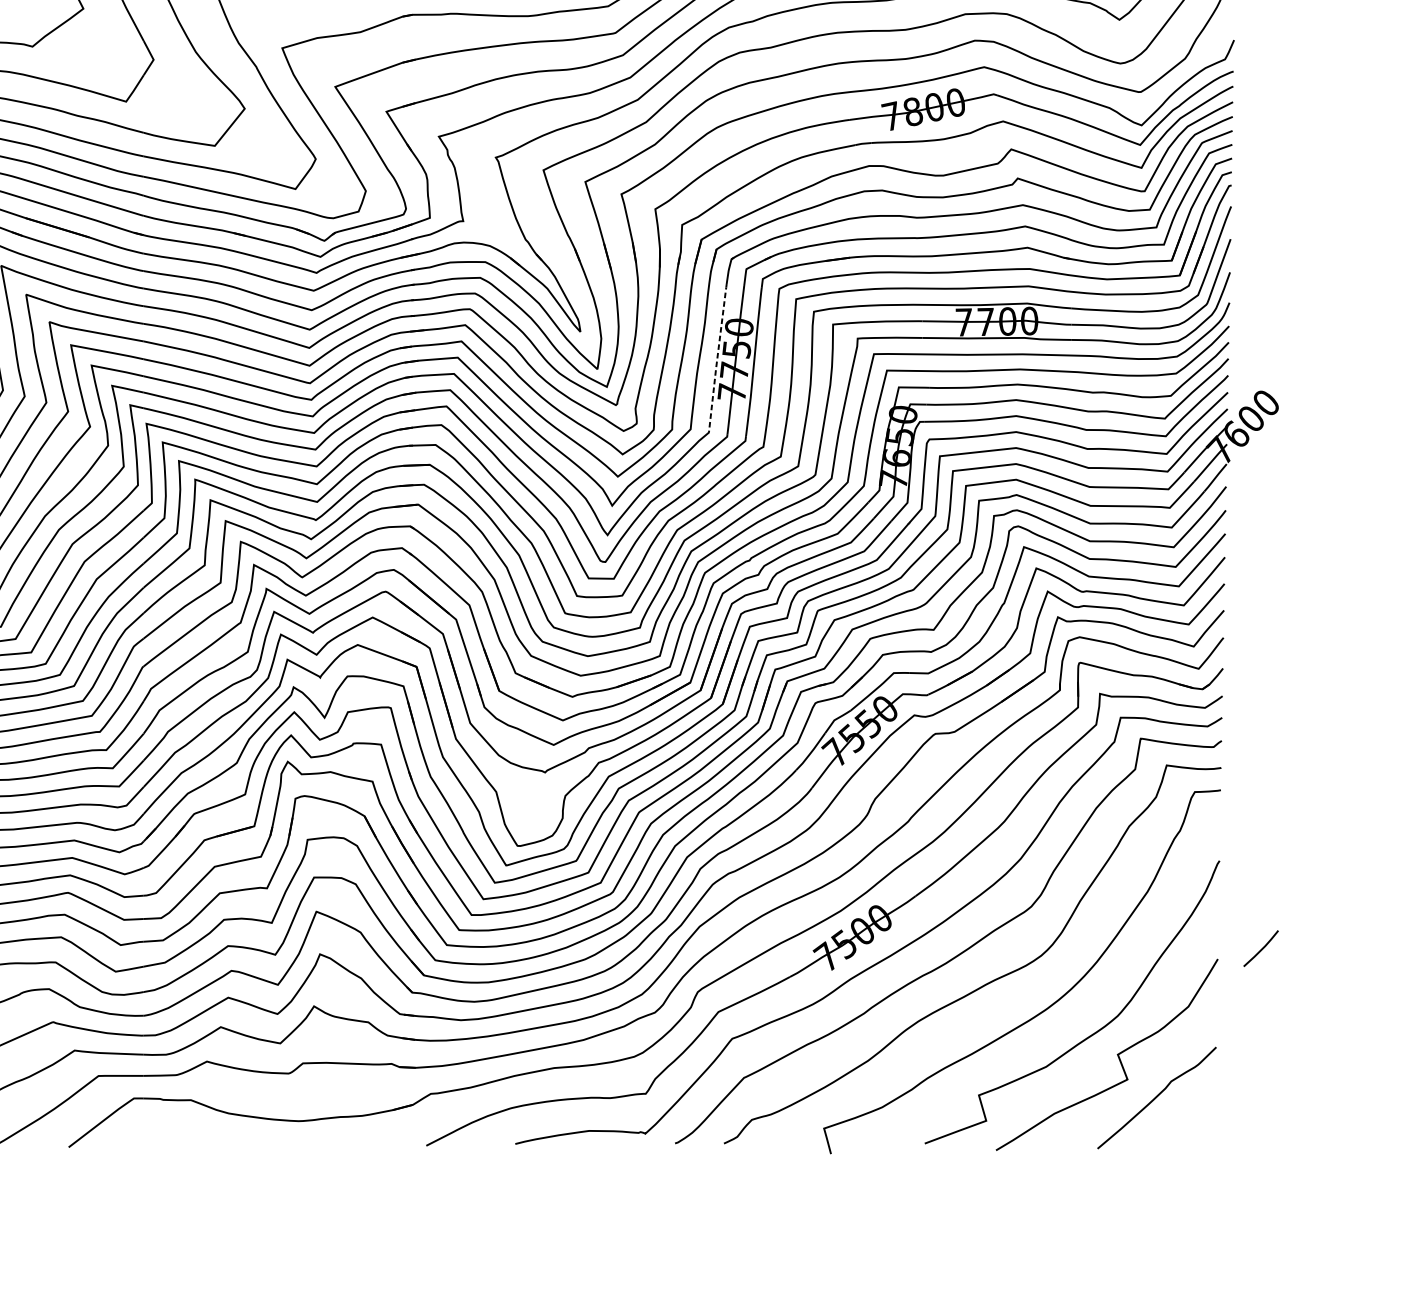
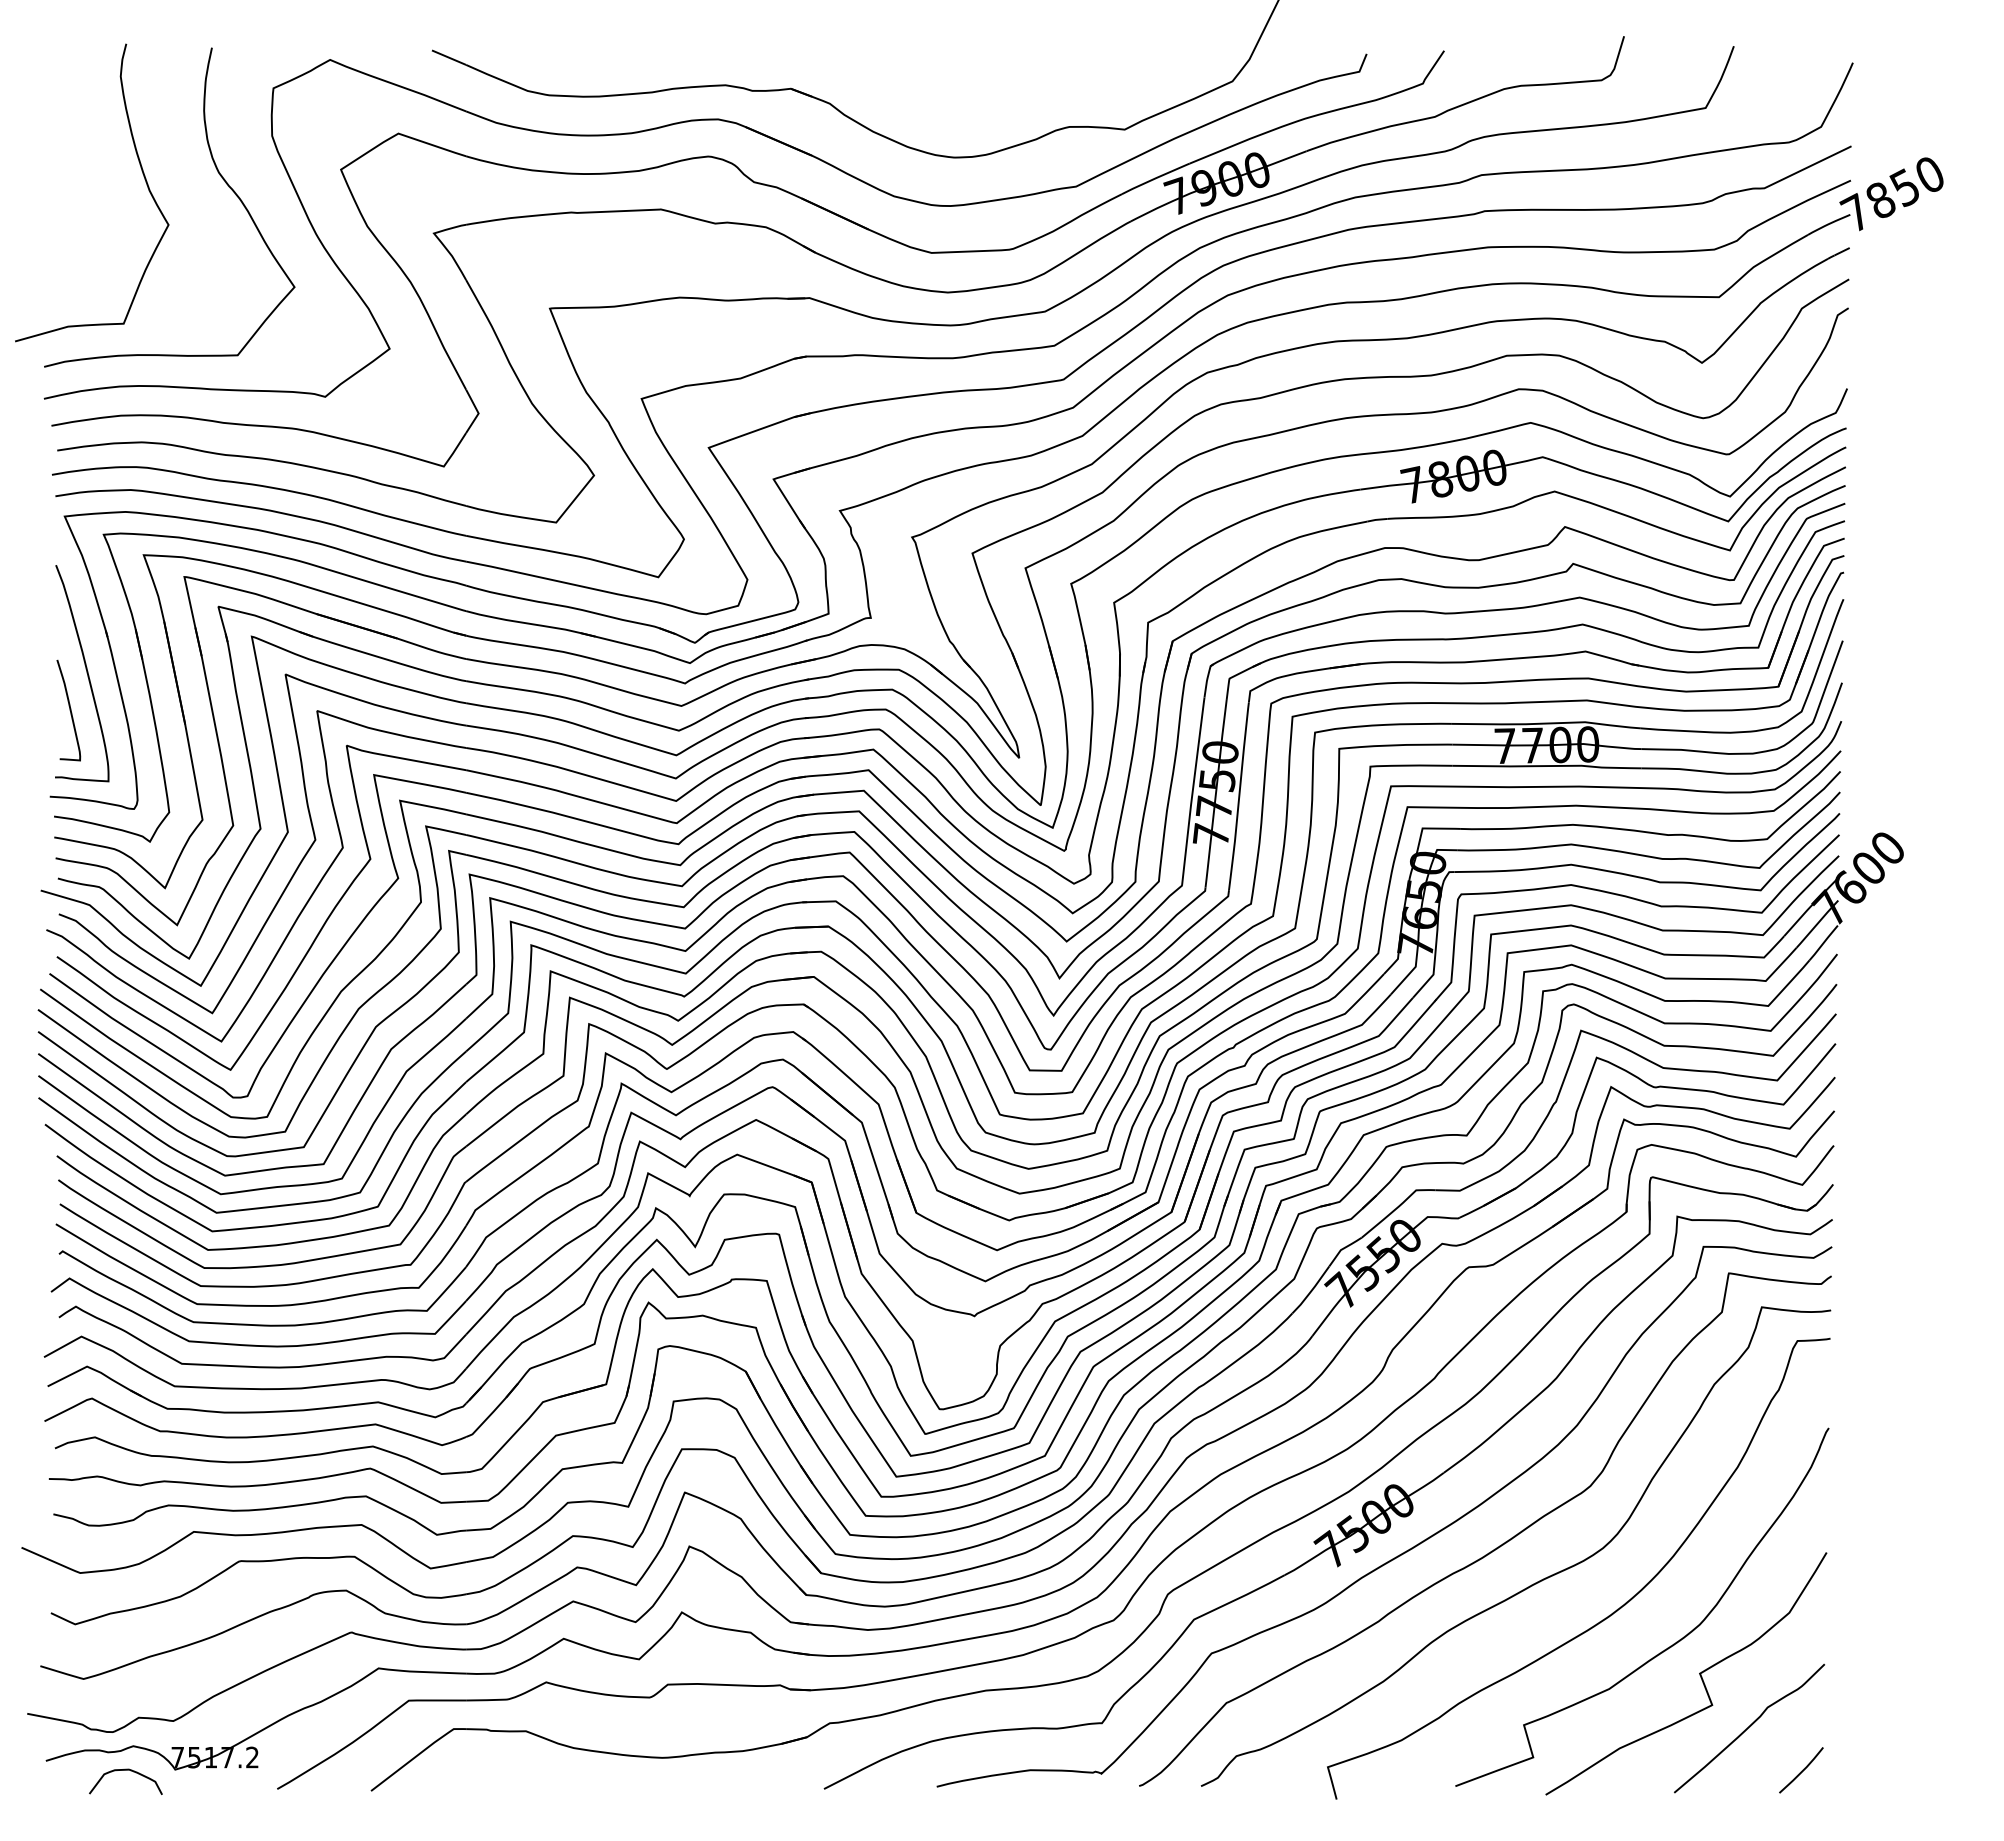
line: (717, 358) -> (1192, 791), dashed -> solid
curve: (1261, 948) -> (1801, 1770), moved

